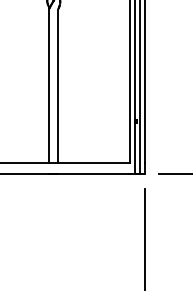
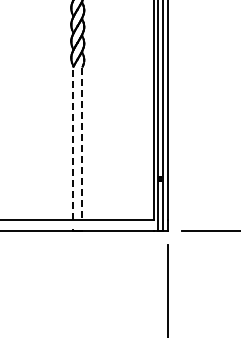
line: (49, 84) -> (73, 142), solid -> dashed
line: (58, 87) -> (82, 144), solid -> dashed

